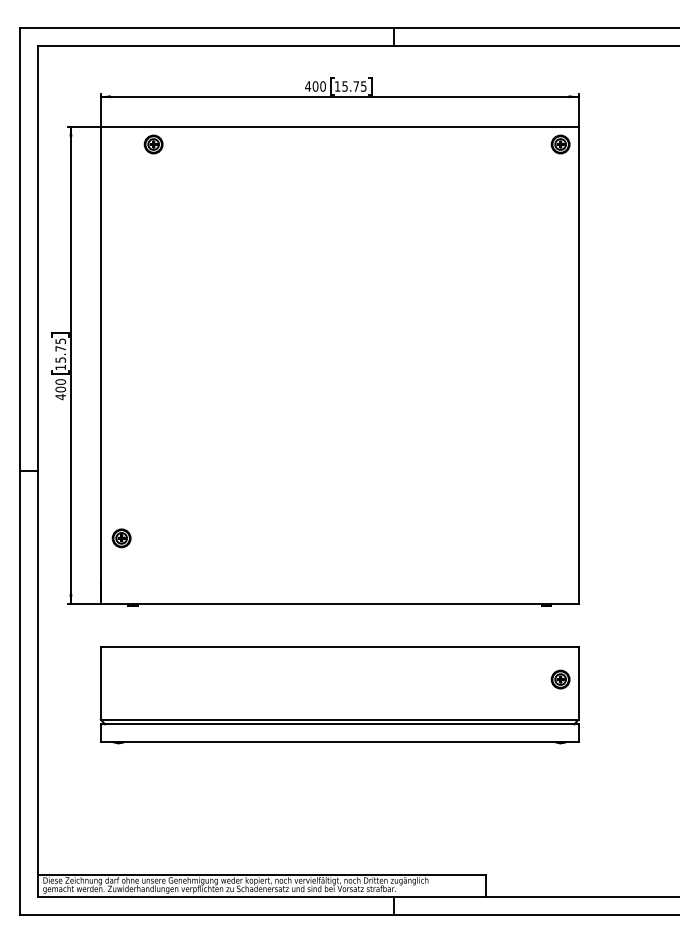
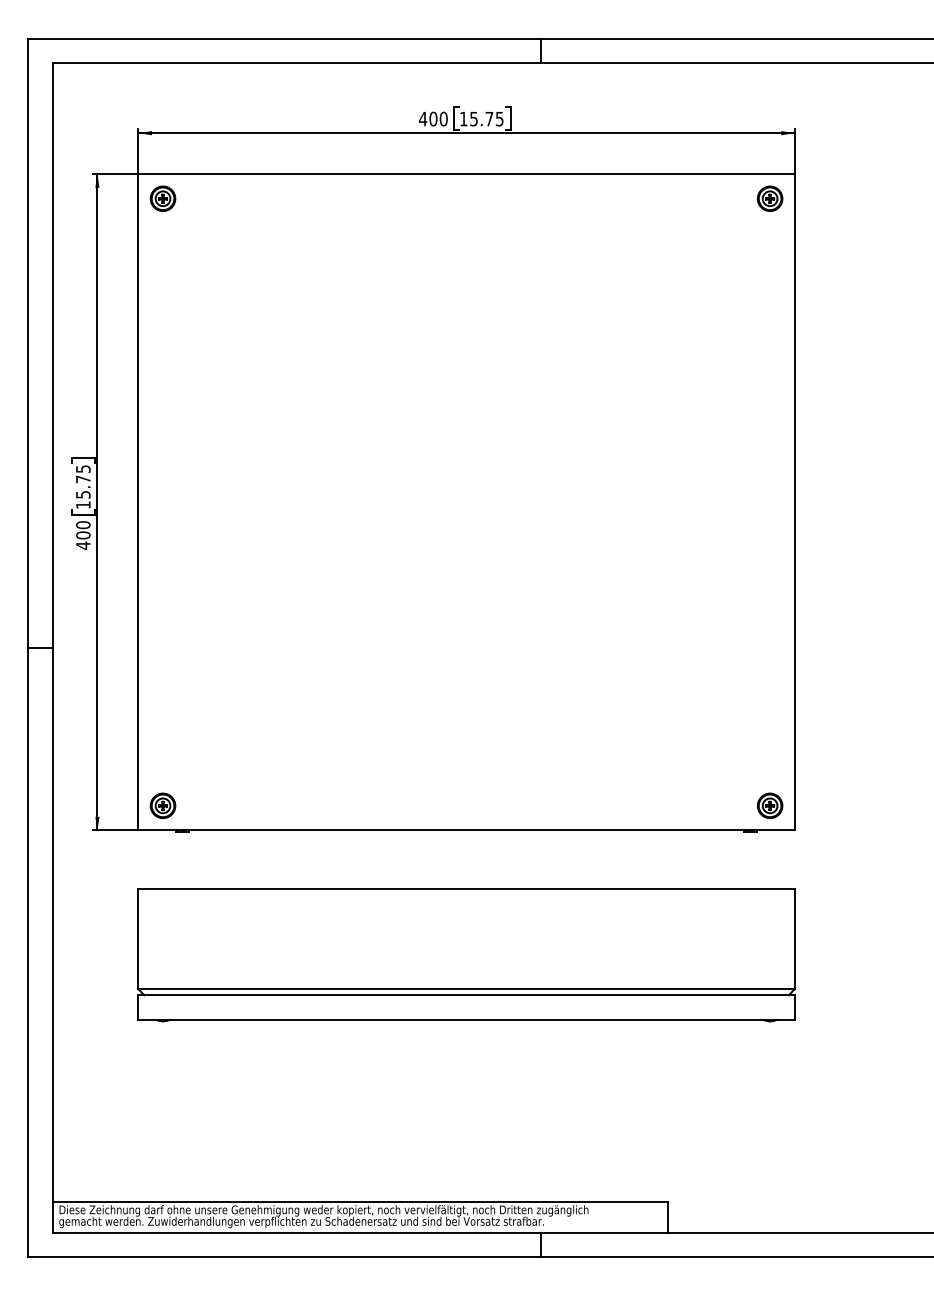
part: (153, 144) -> (162, 198), moved
part: (121, 538) -> (162, 805), moved
part: (560, 679) -> (769, 805), moved

